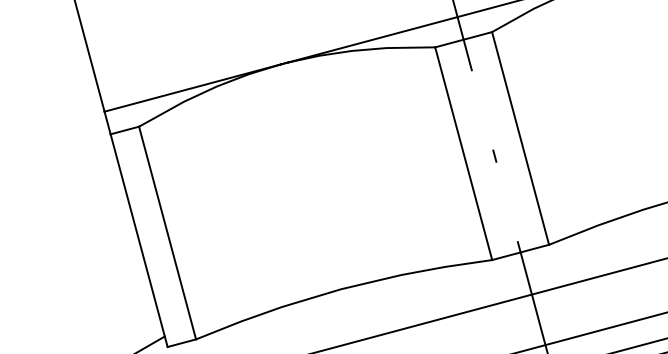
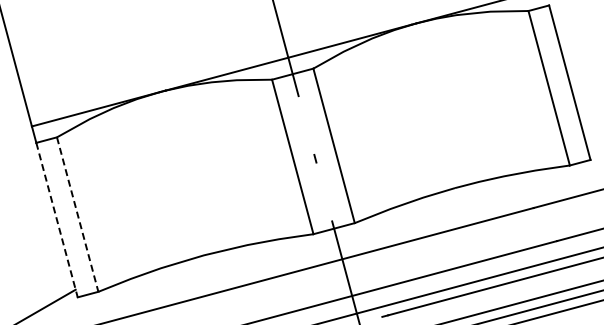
line: (167, 232) -> (77, 214), solid -> dashed
line: (139, 241) -> (57, 220), solid -> dashed

